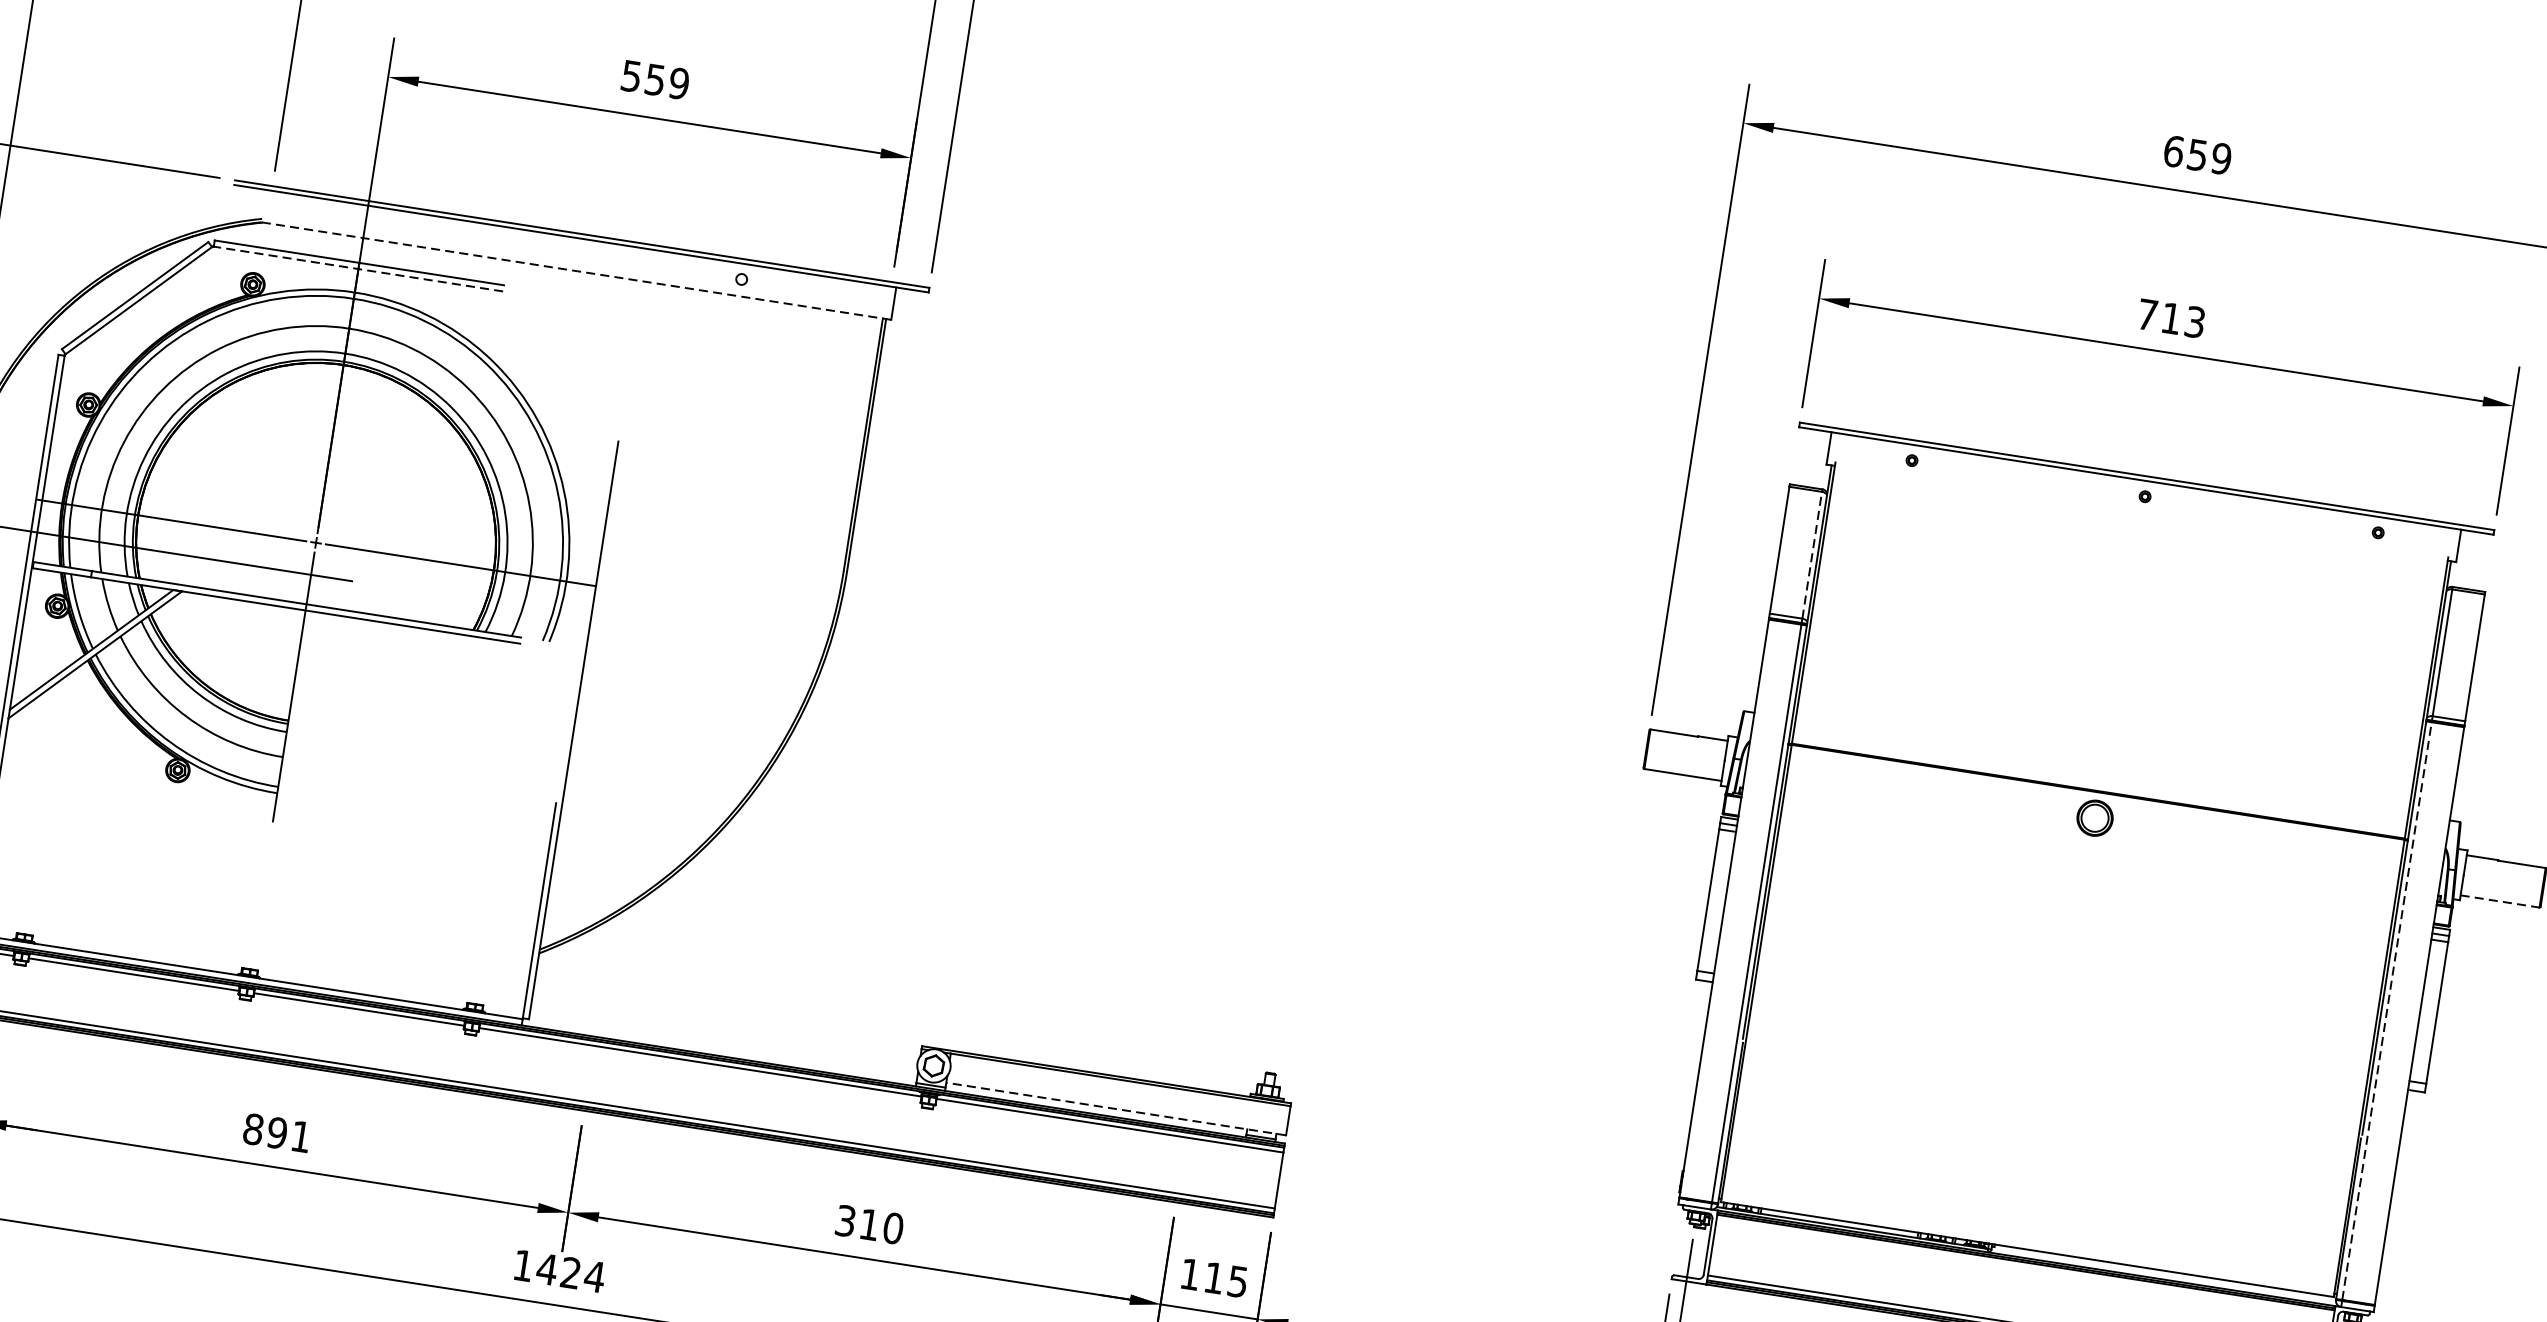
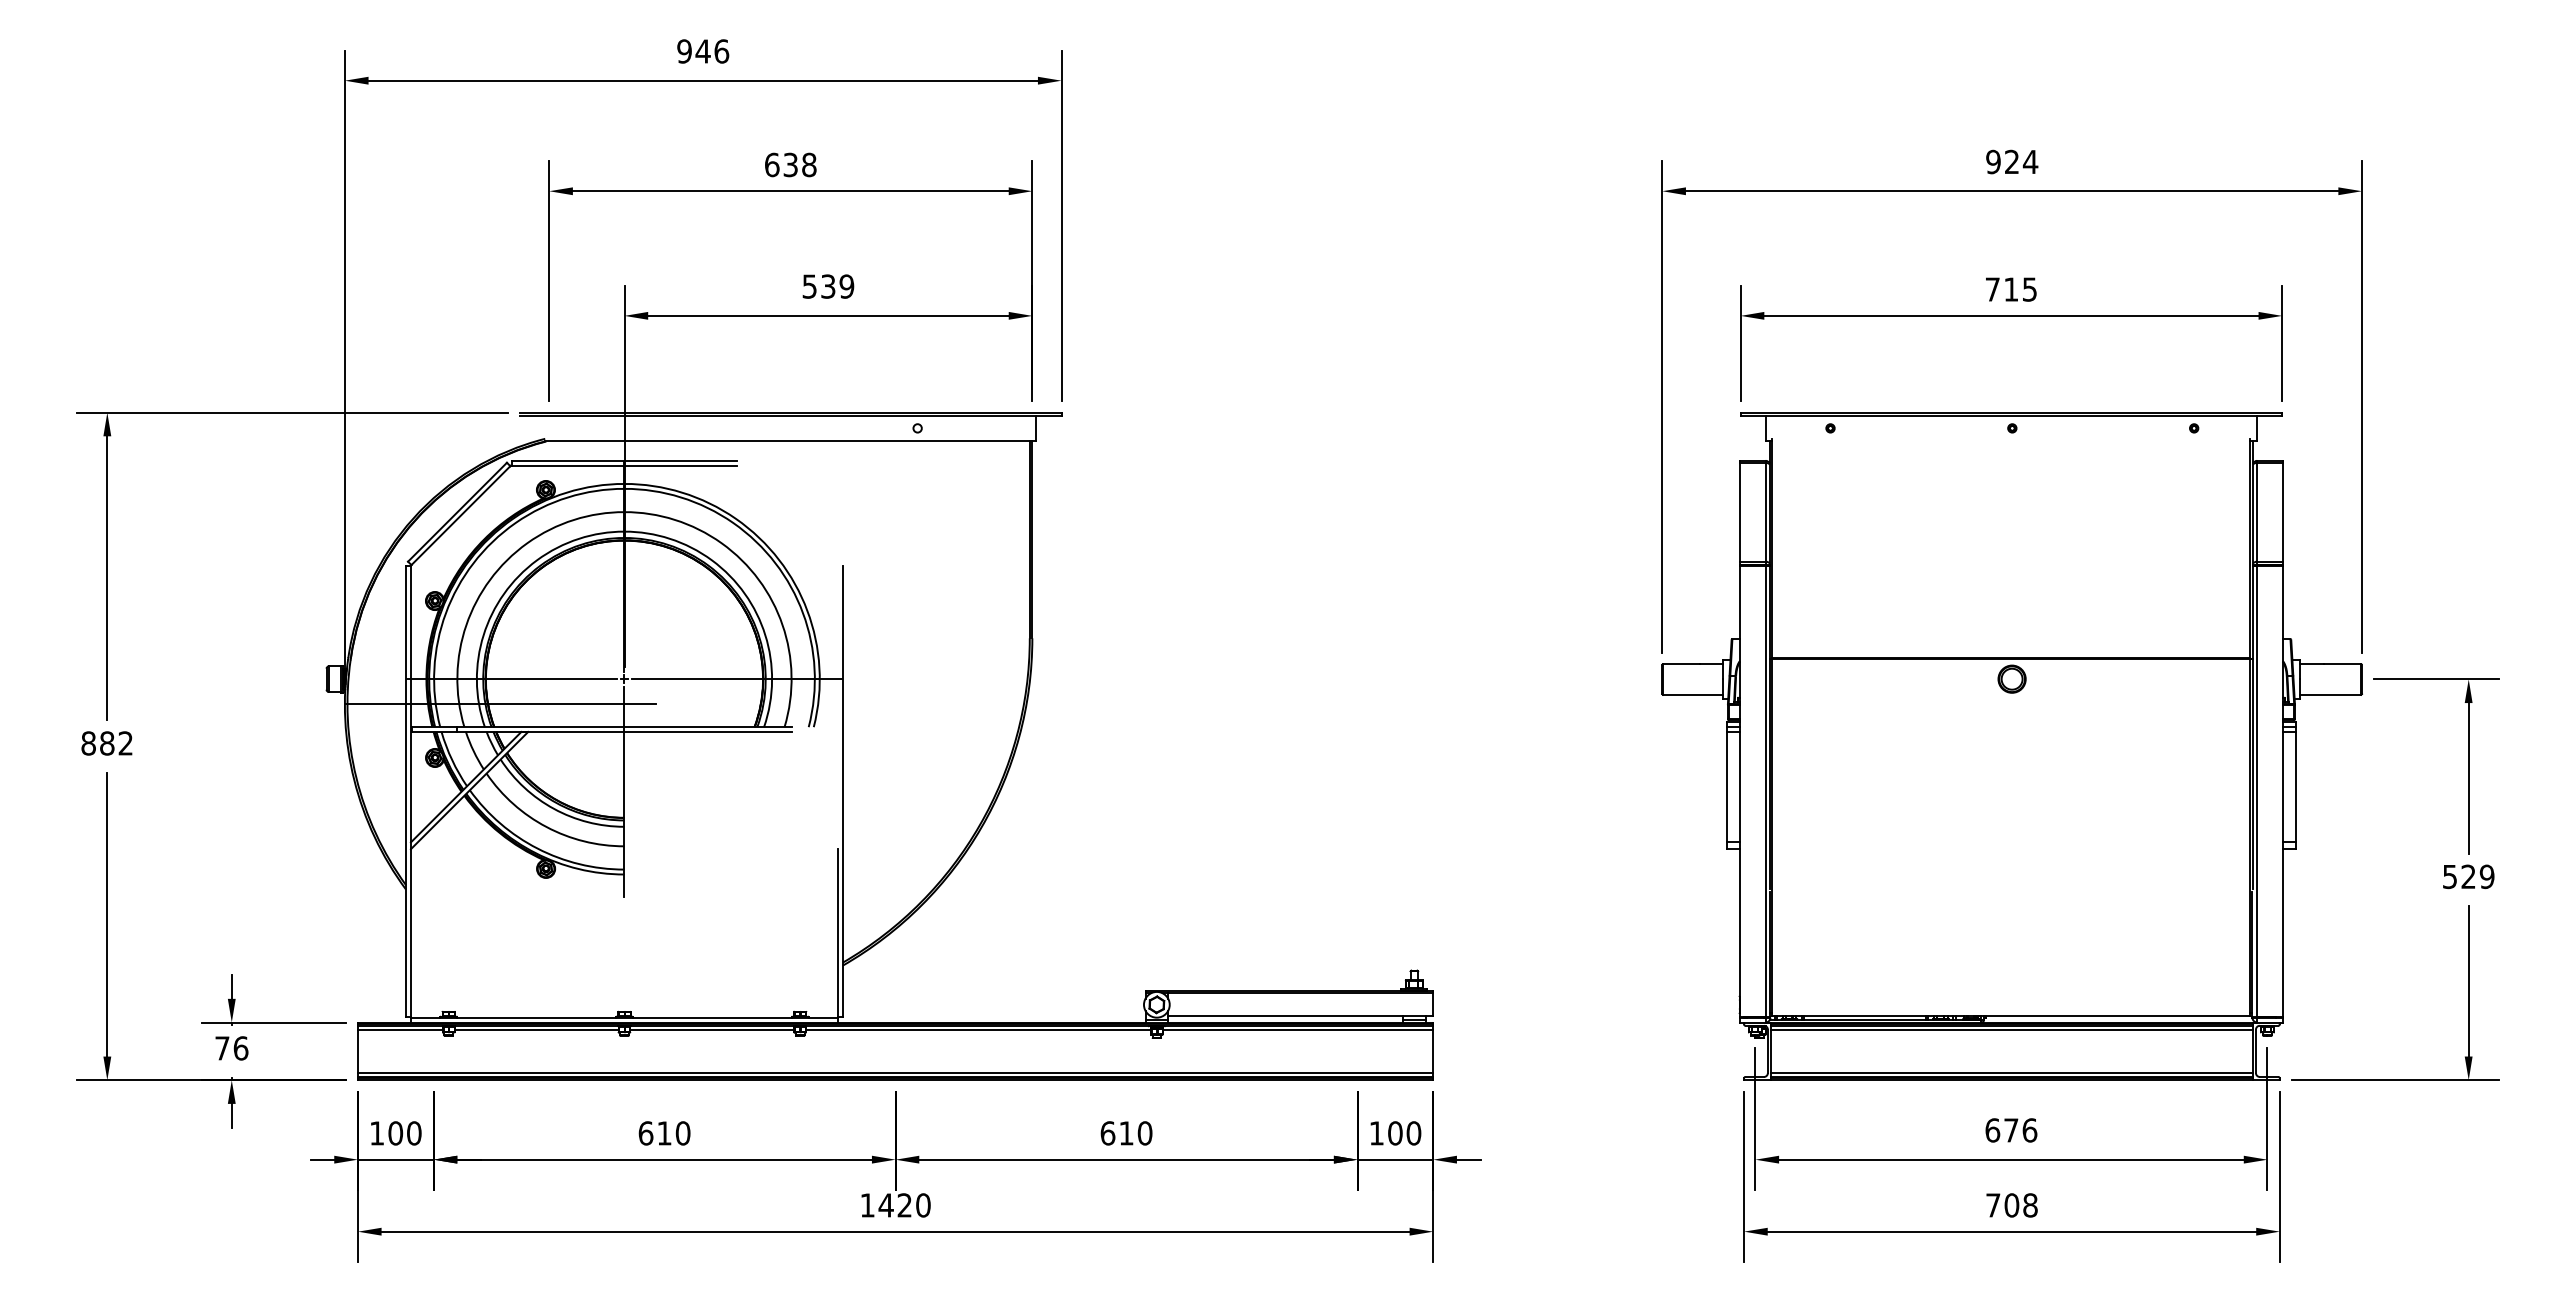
text: (655, 79) -> (828, 286), 559 -> 539
text: (2198, 154) -> (2012, 161), 659 -> 924
line: (358, 268) -> (624, 465), dashed -> solid
line: (576, 271) -> (790, 441), dashed -> solid
text: (2194, 320) -> (2029, 288), 713 -> 715
line: (1812, 554) -> (1765, 511), dashed -> solid
line: (2500, 901) -> (2330, 694), dashed -> solid
line: (2387, 1010) -> (2257, 791), dashed -> solid
line: (1115, 1109) -> (1300, 1016), dashed -> solid
text: (277, 1133) -> (664, 1133), 891 -> 610
text: (845, 1221) -> (1107, 1133), 310 -> 610
line: (2024, 1267) -> (2011, 1029), added
text: (594, 1276) -> (923, 1205), 1424 -> 1420
text: (1225, 1280) -> (1404, 1133), 115 -> 100

